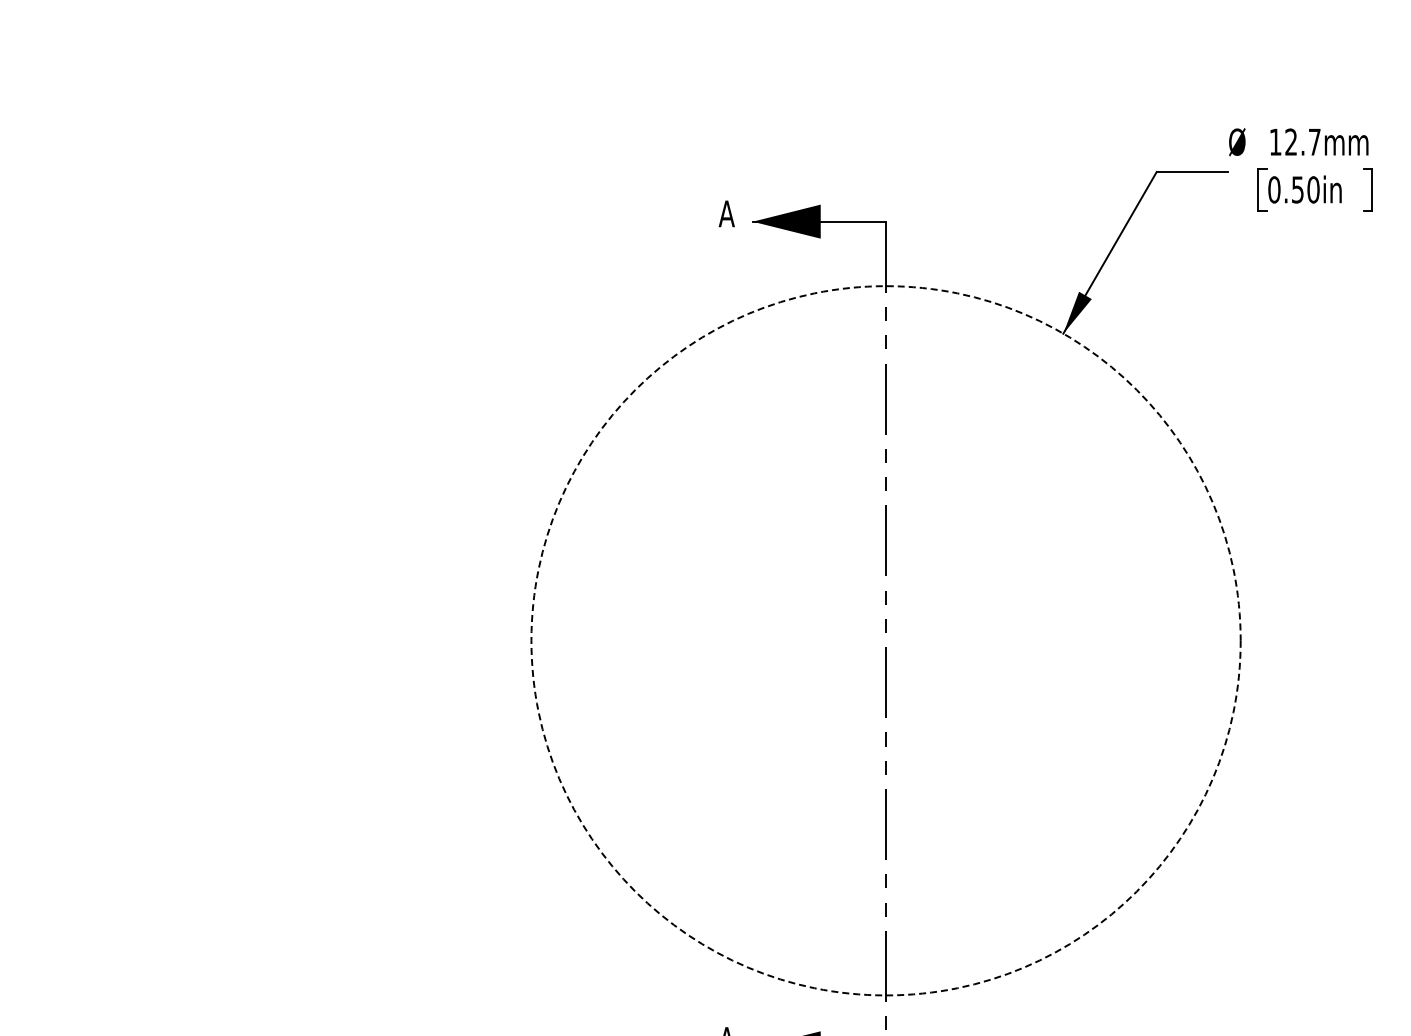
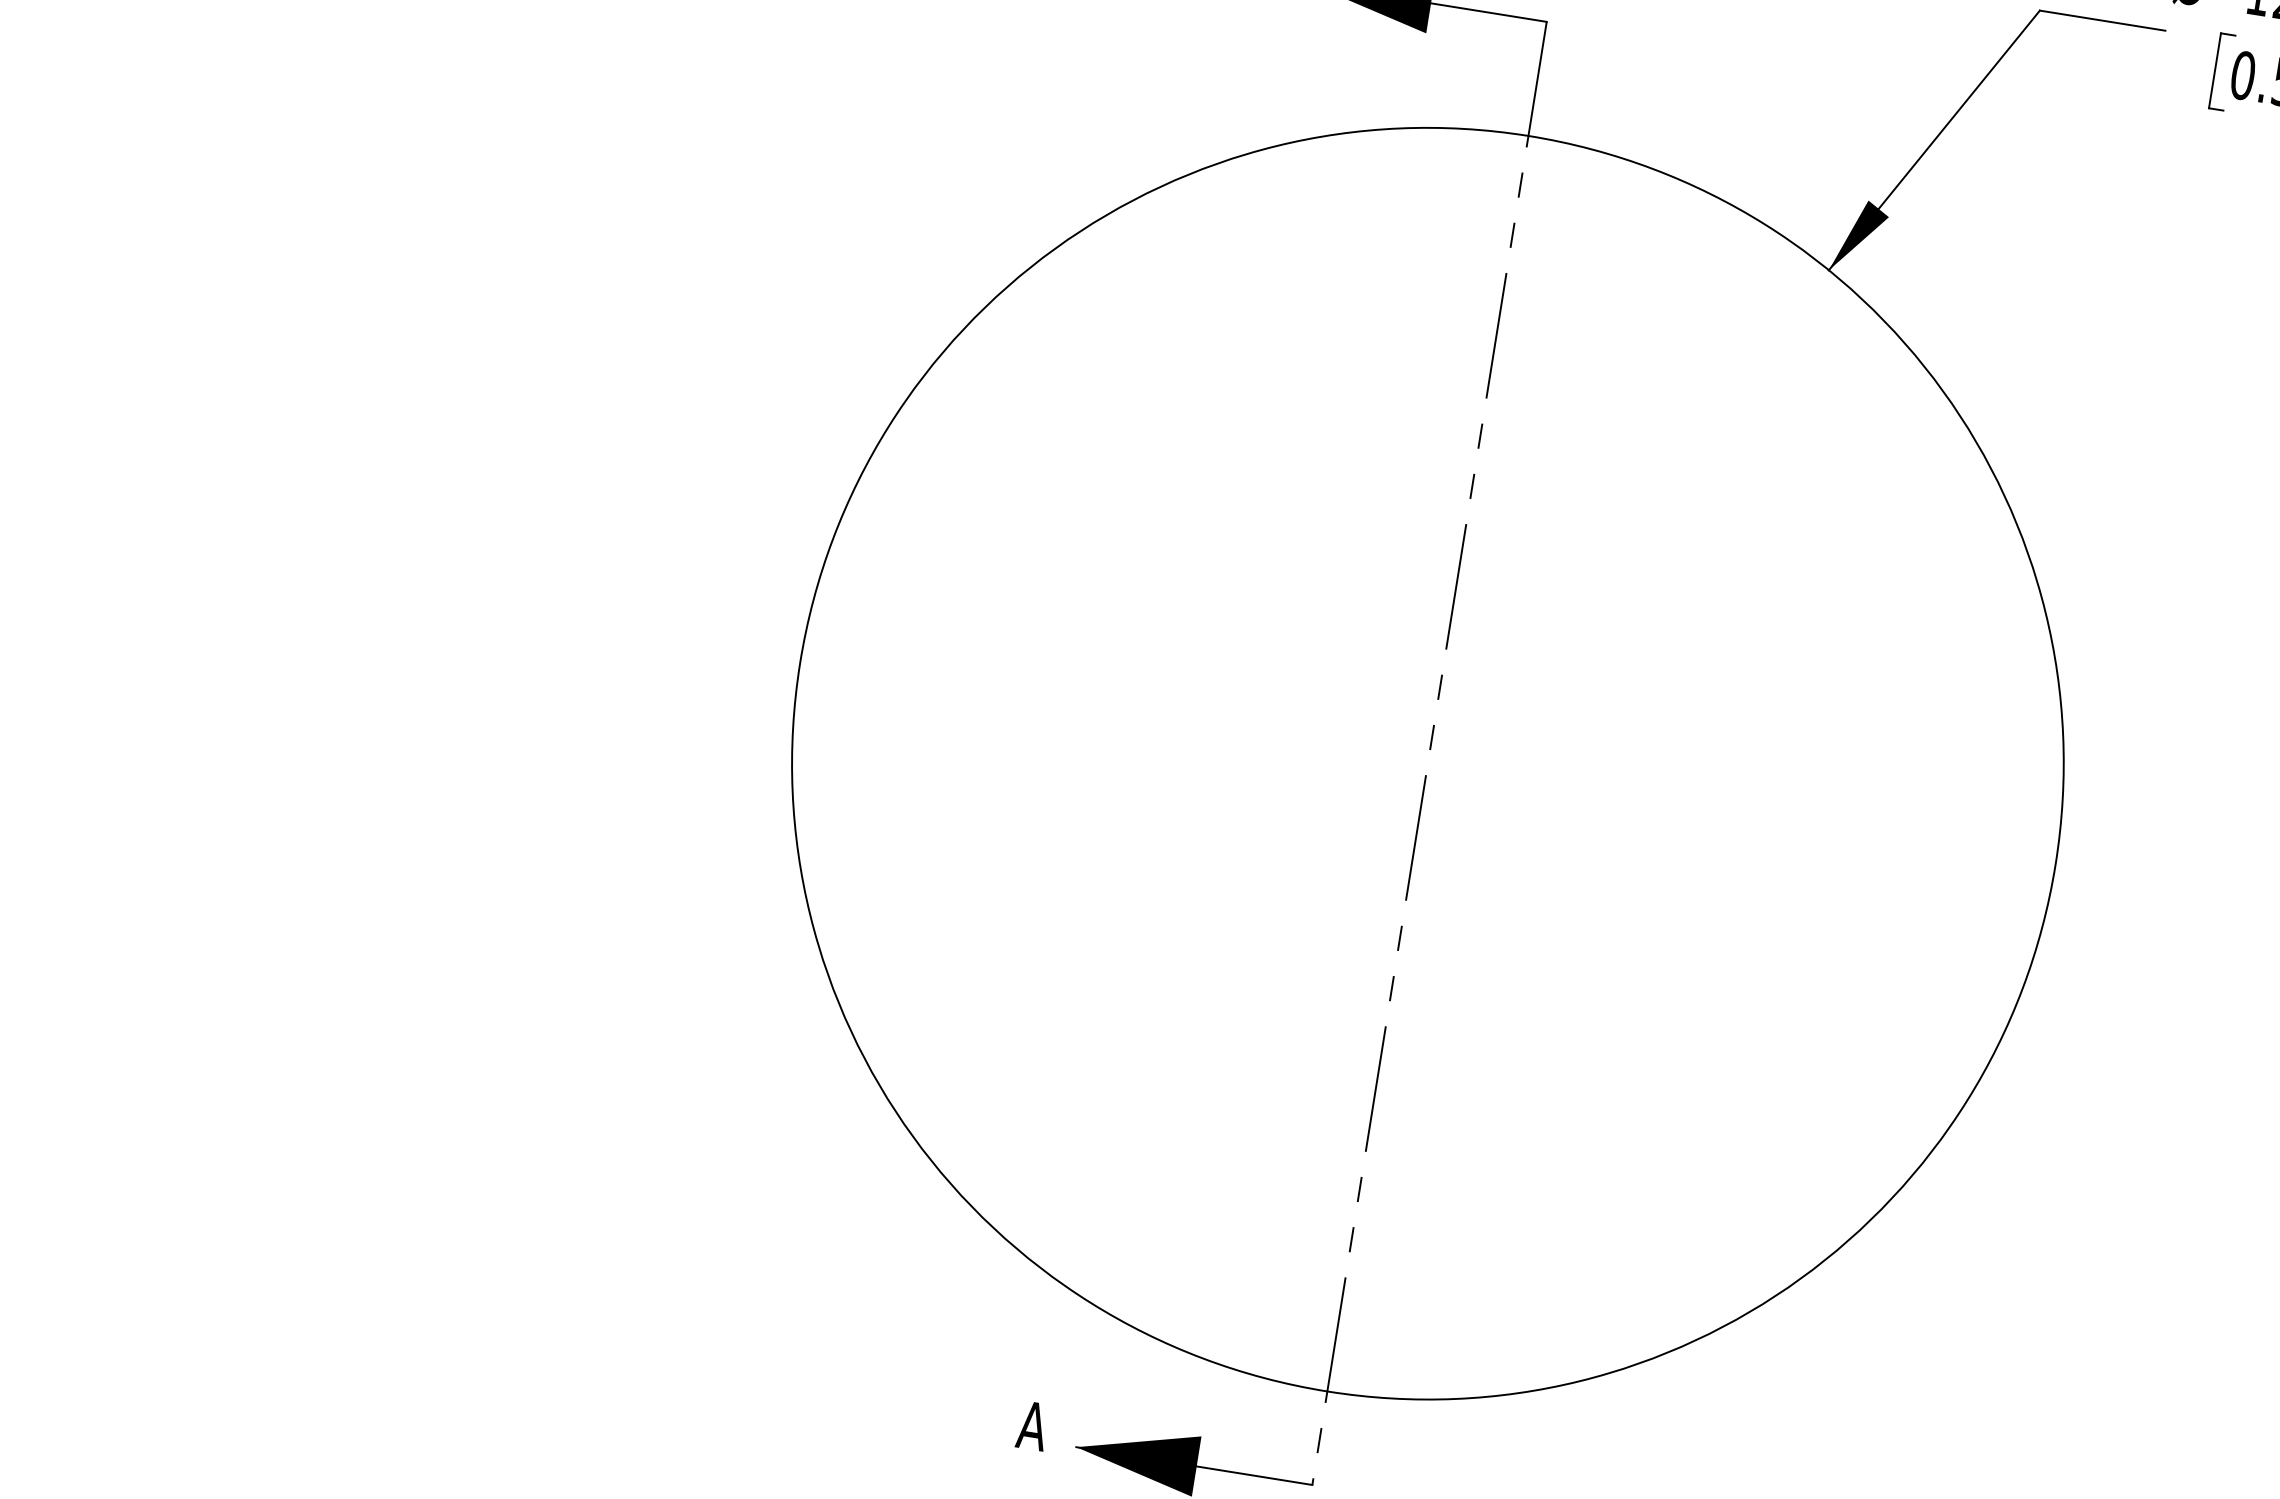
circle: (885, 640) -> (1426, 763), dashed -> solid

